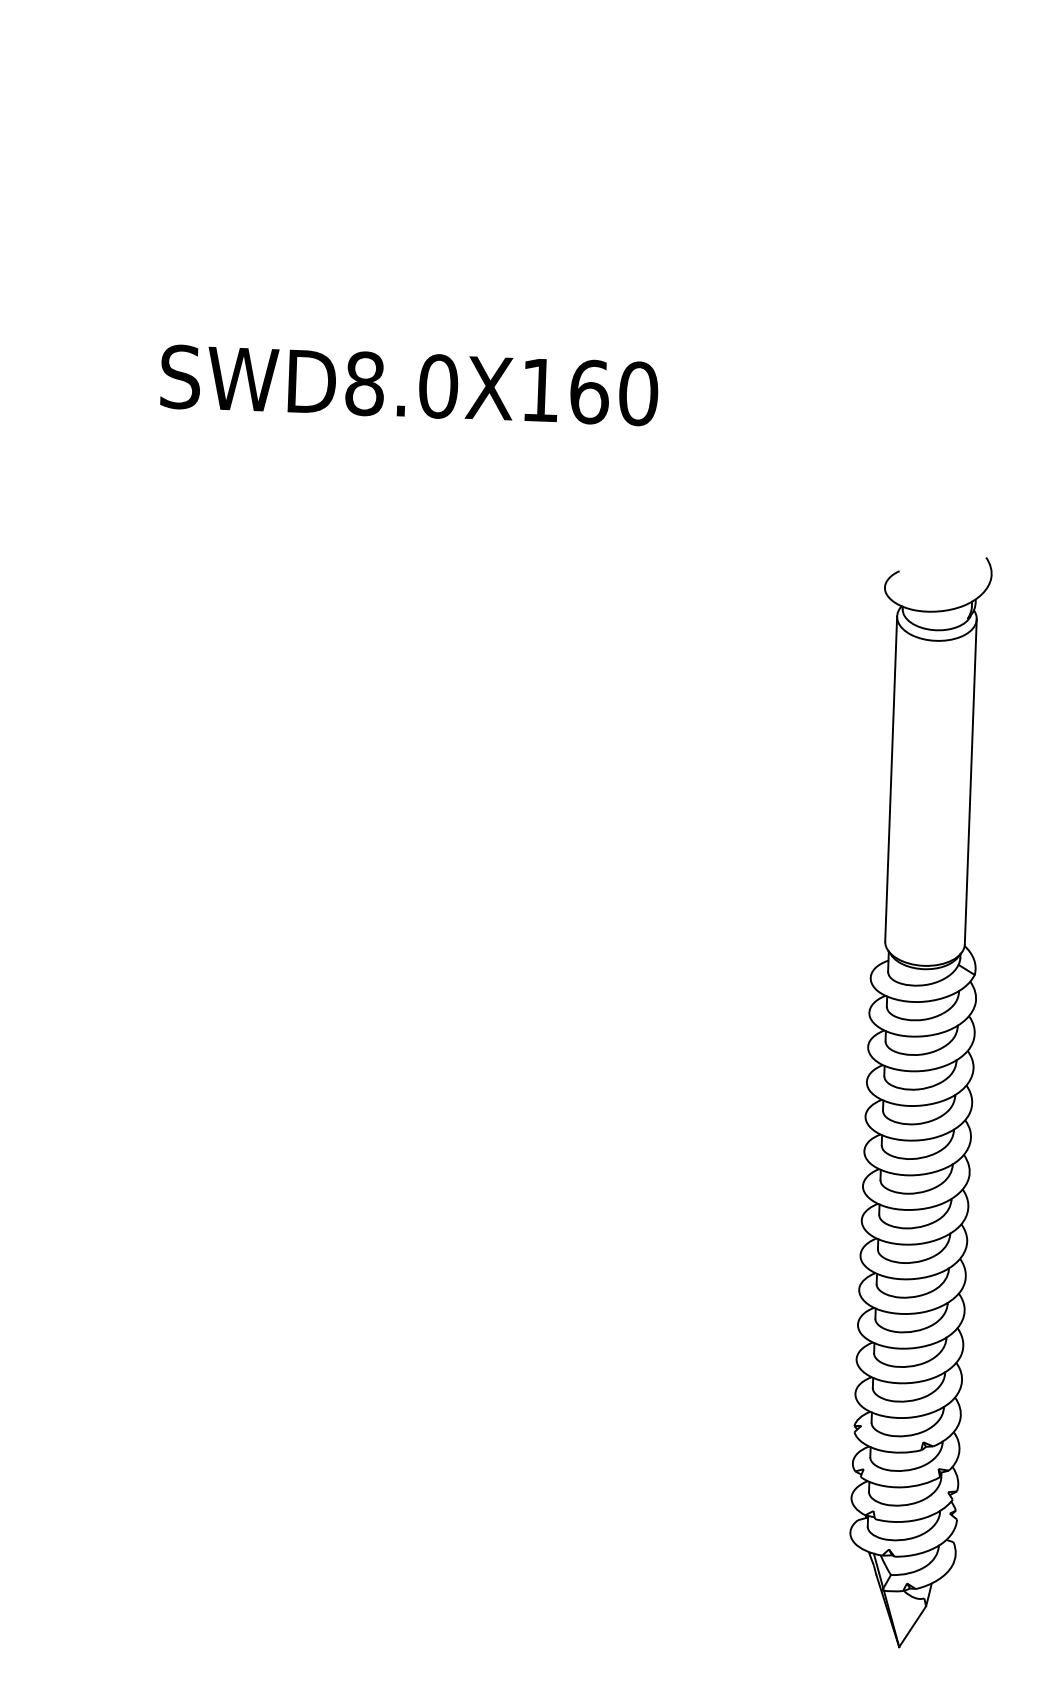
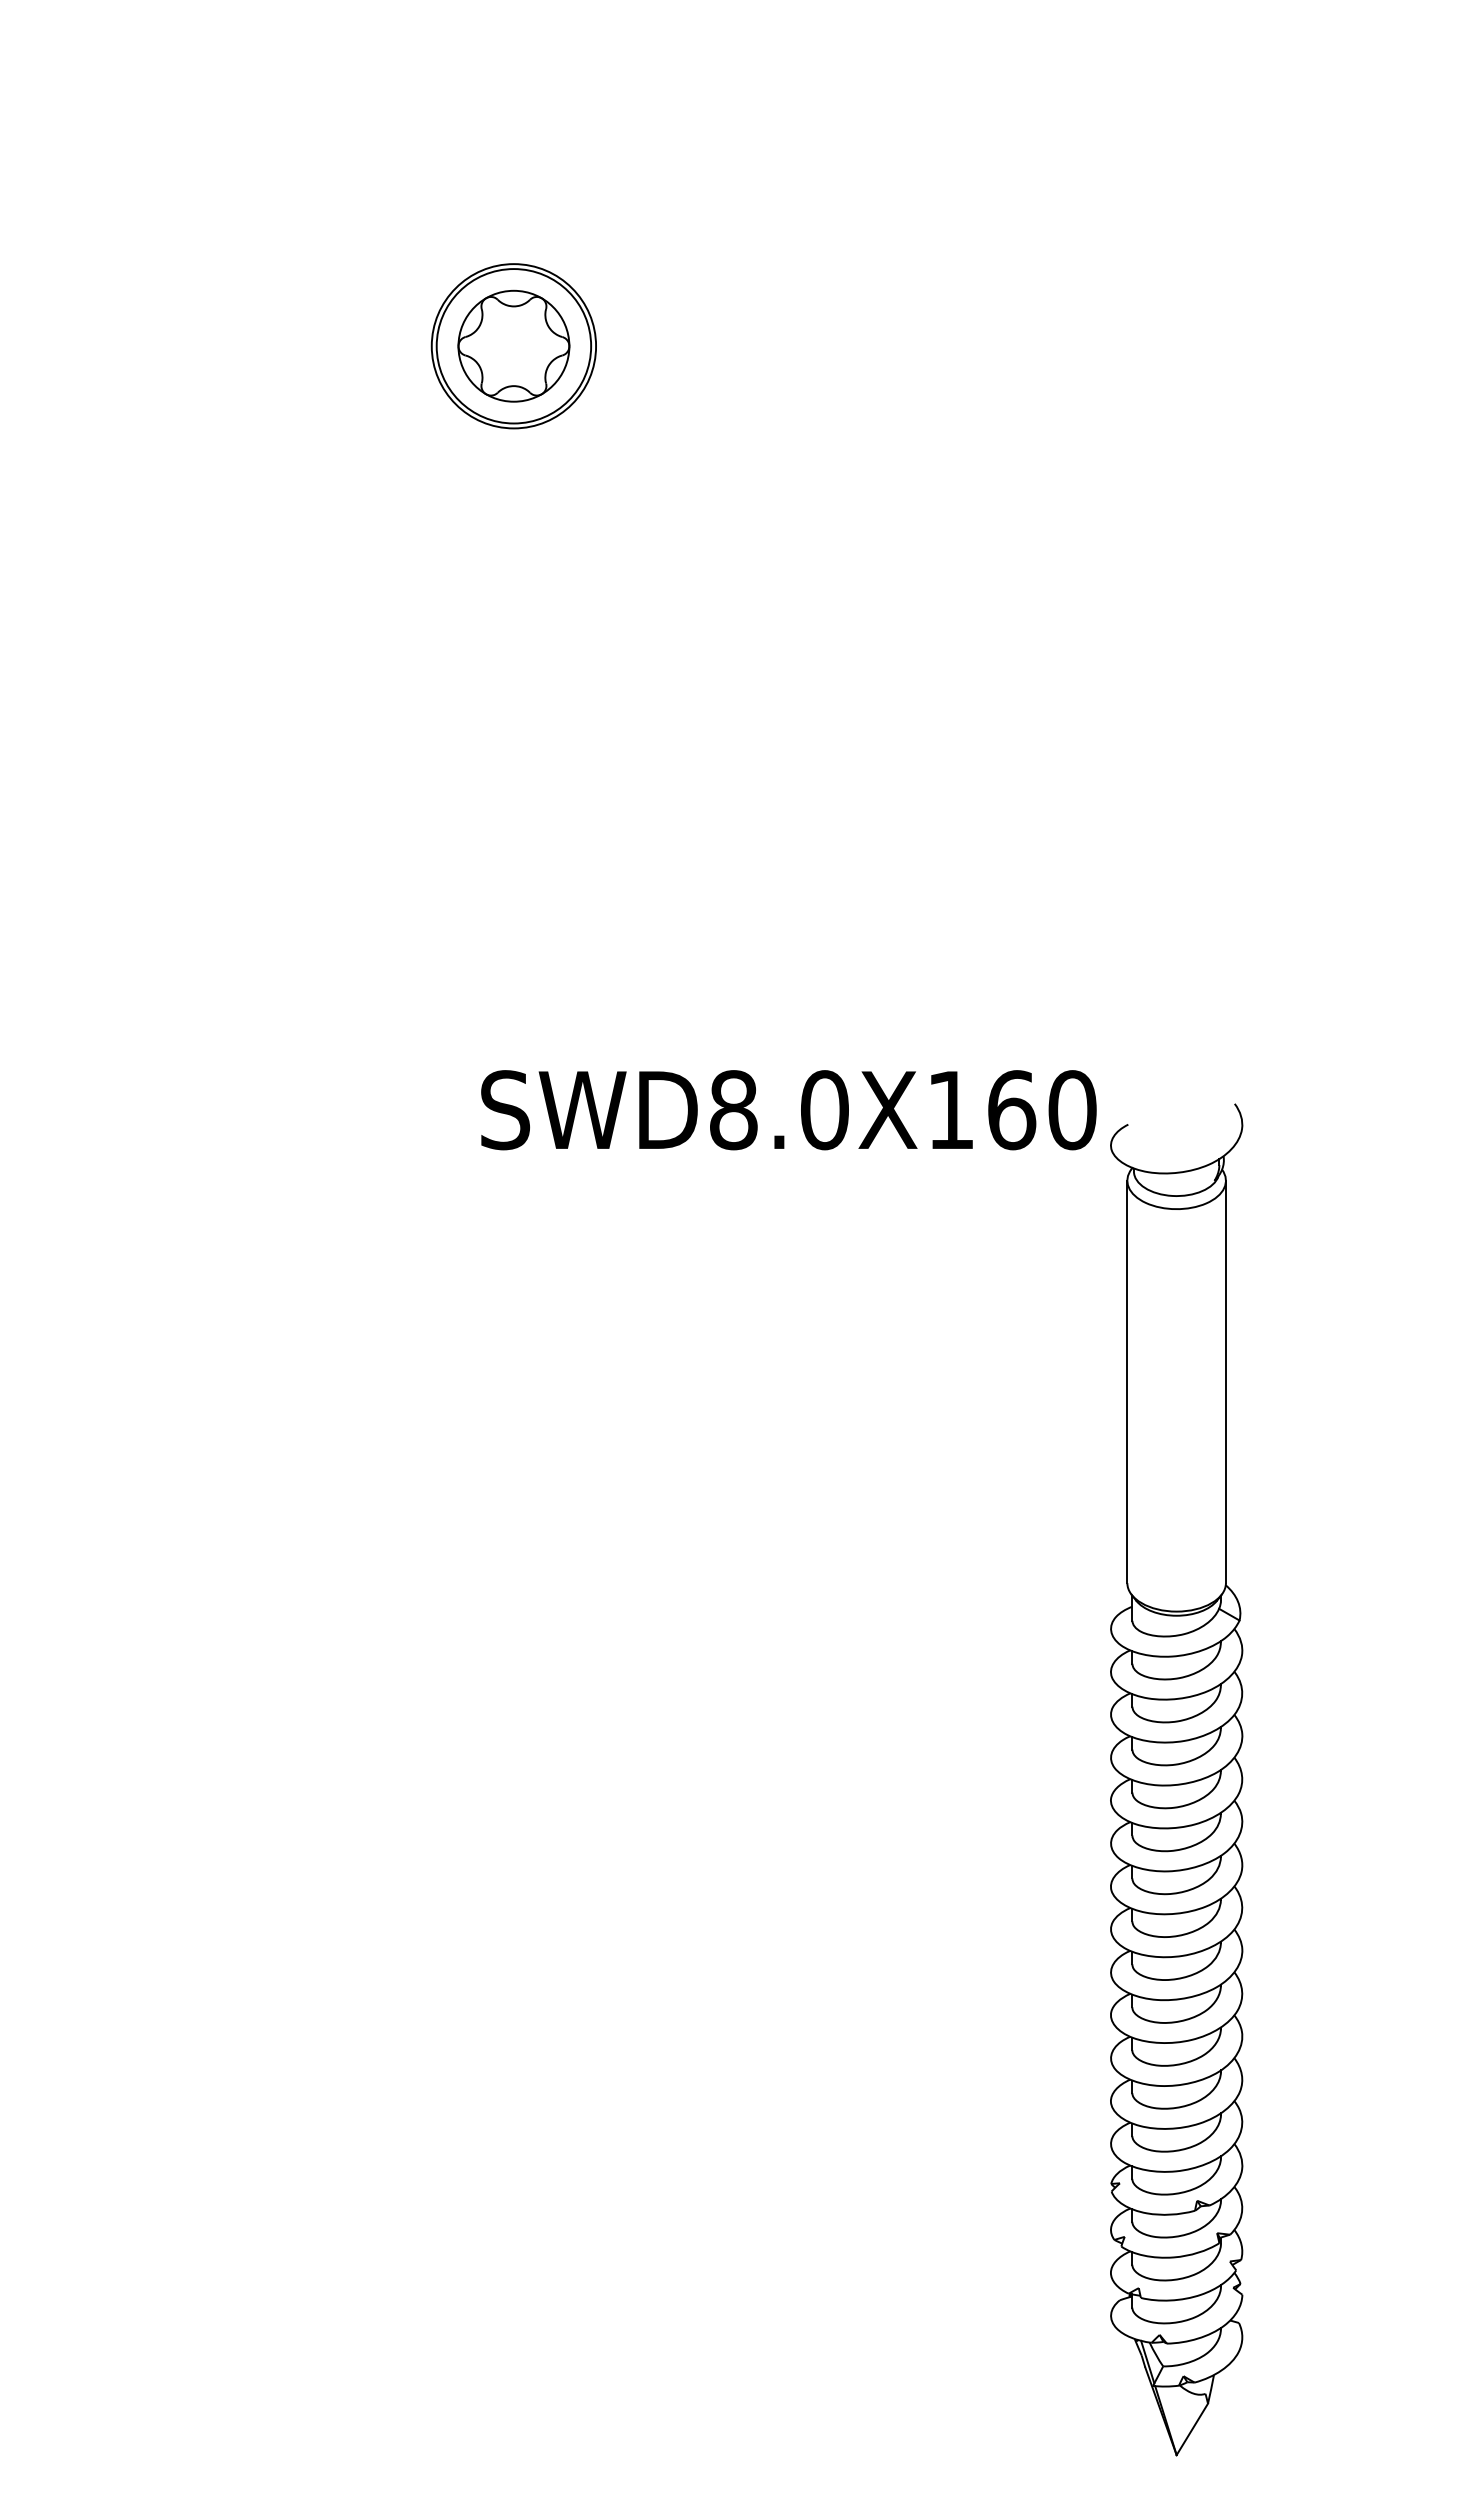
text: (409, 385) -> (788, 1110), moved

